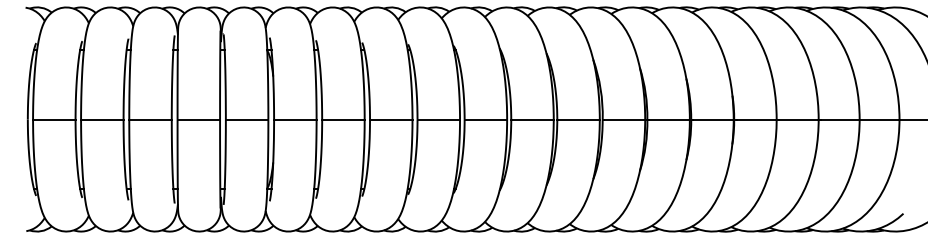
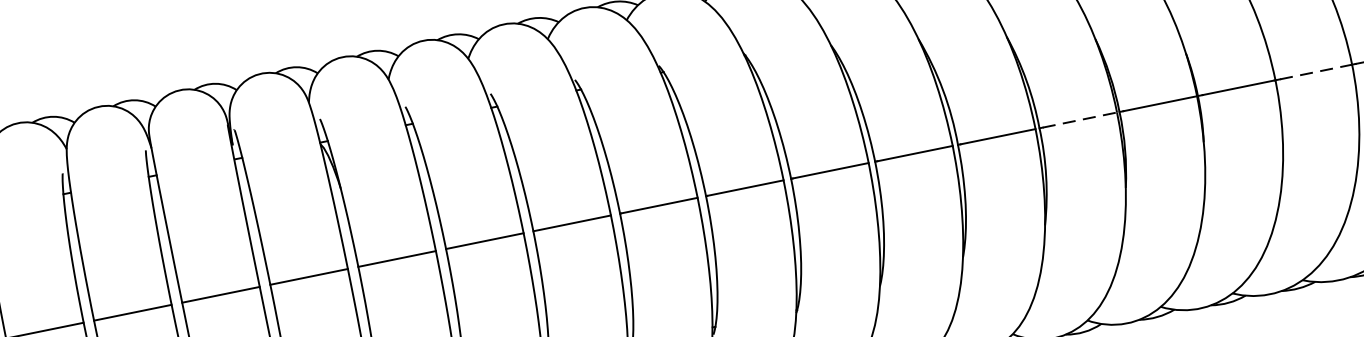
line: (670, 119) -> (1081, 119), solid -> dashed
line: (798, 119) -> (1315, 72), solid -> dashed

